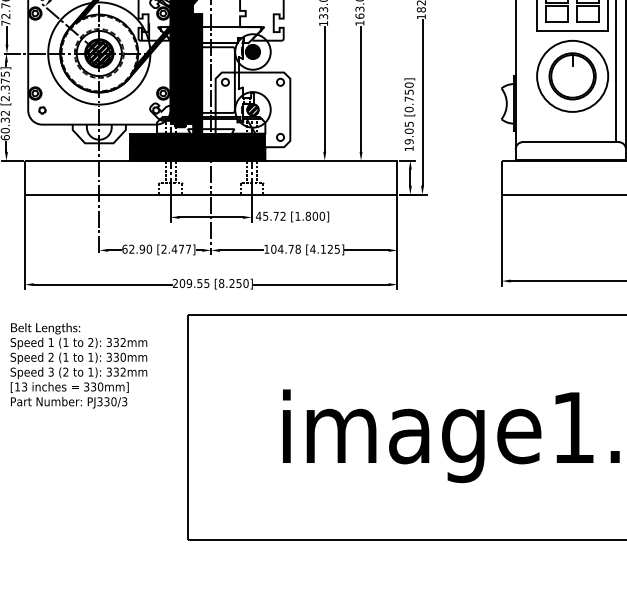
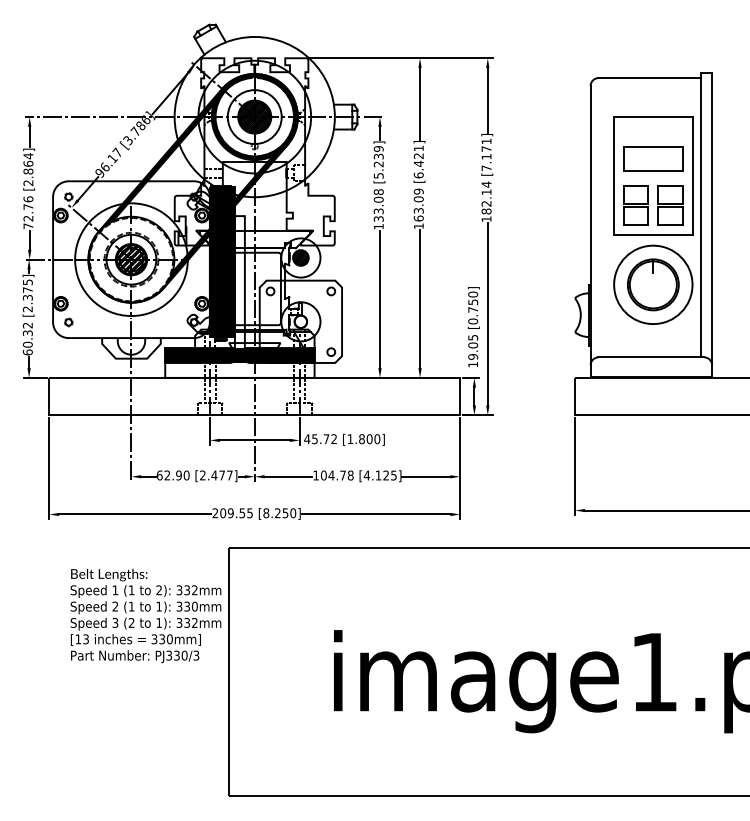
fill: (197, 86) -> (239, 296), removed
hatch: (252, 109) -> (300, 321), removed
text: (78, 365) -> (145, 615), moved

